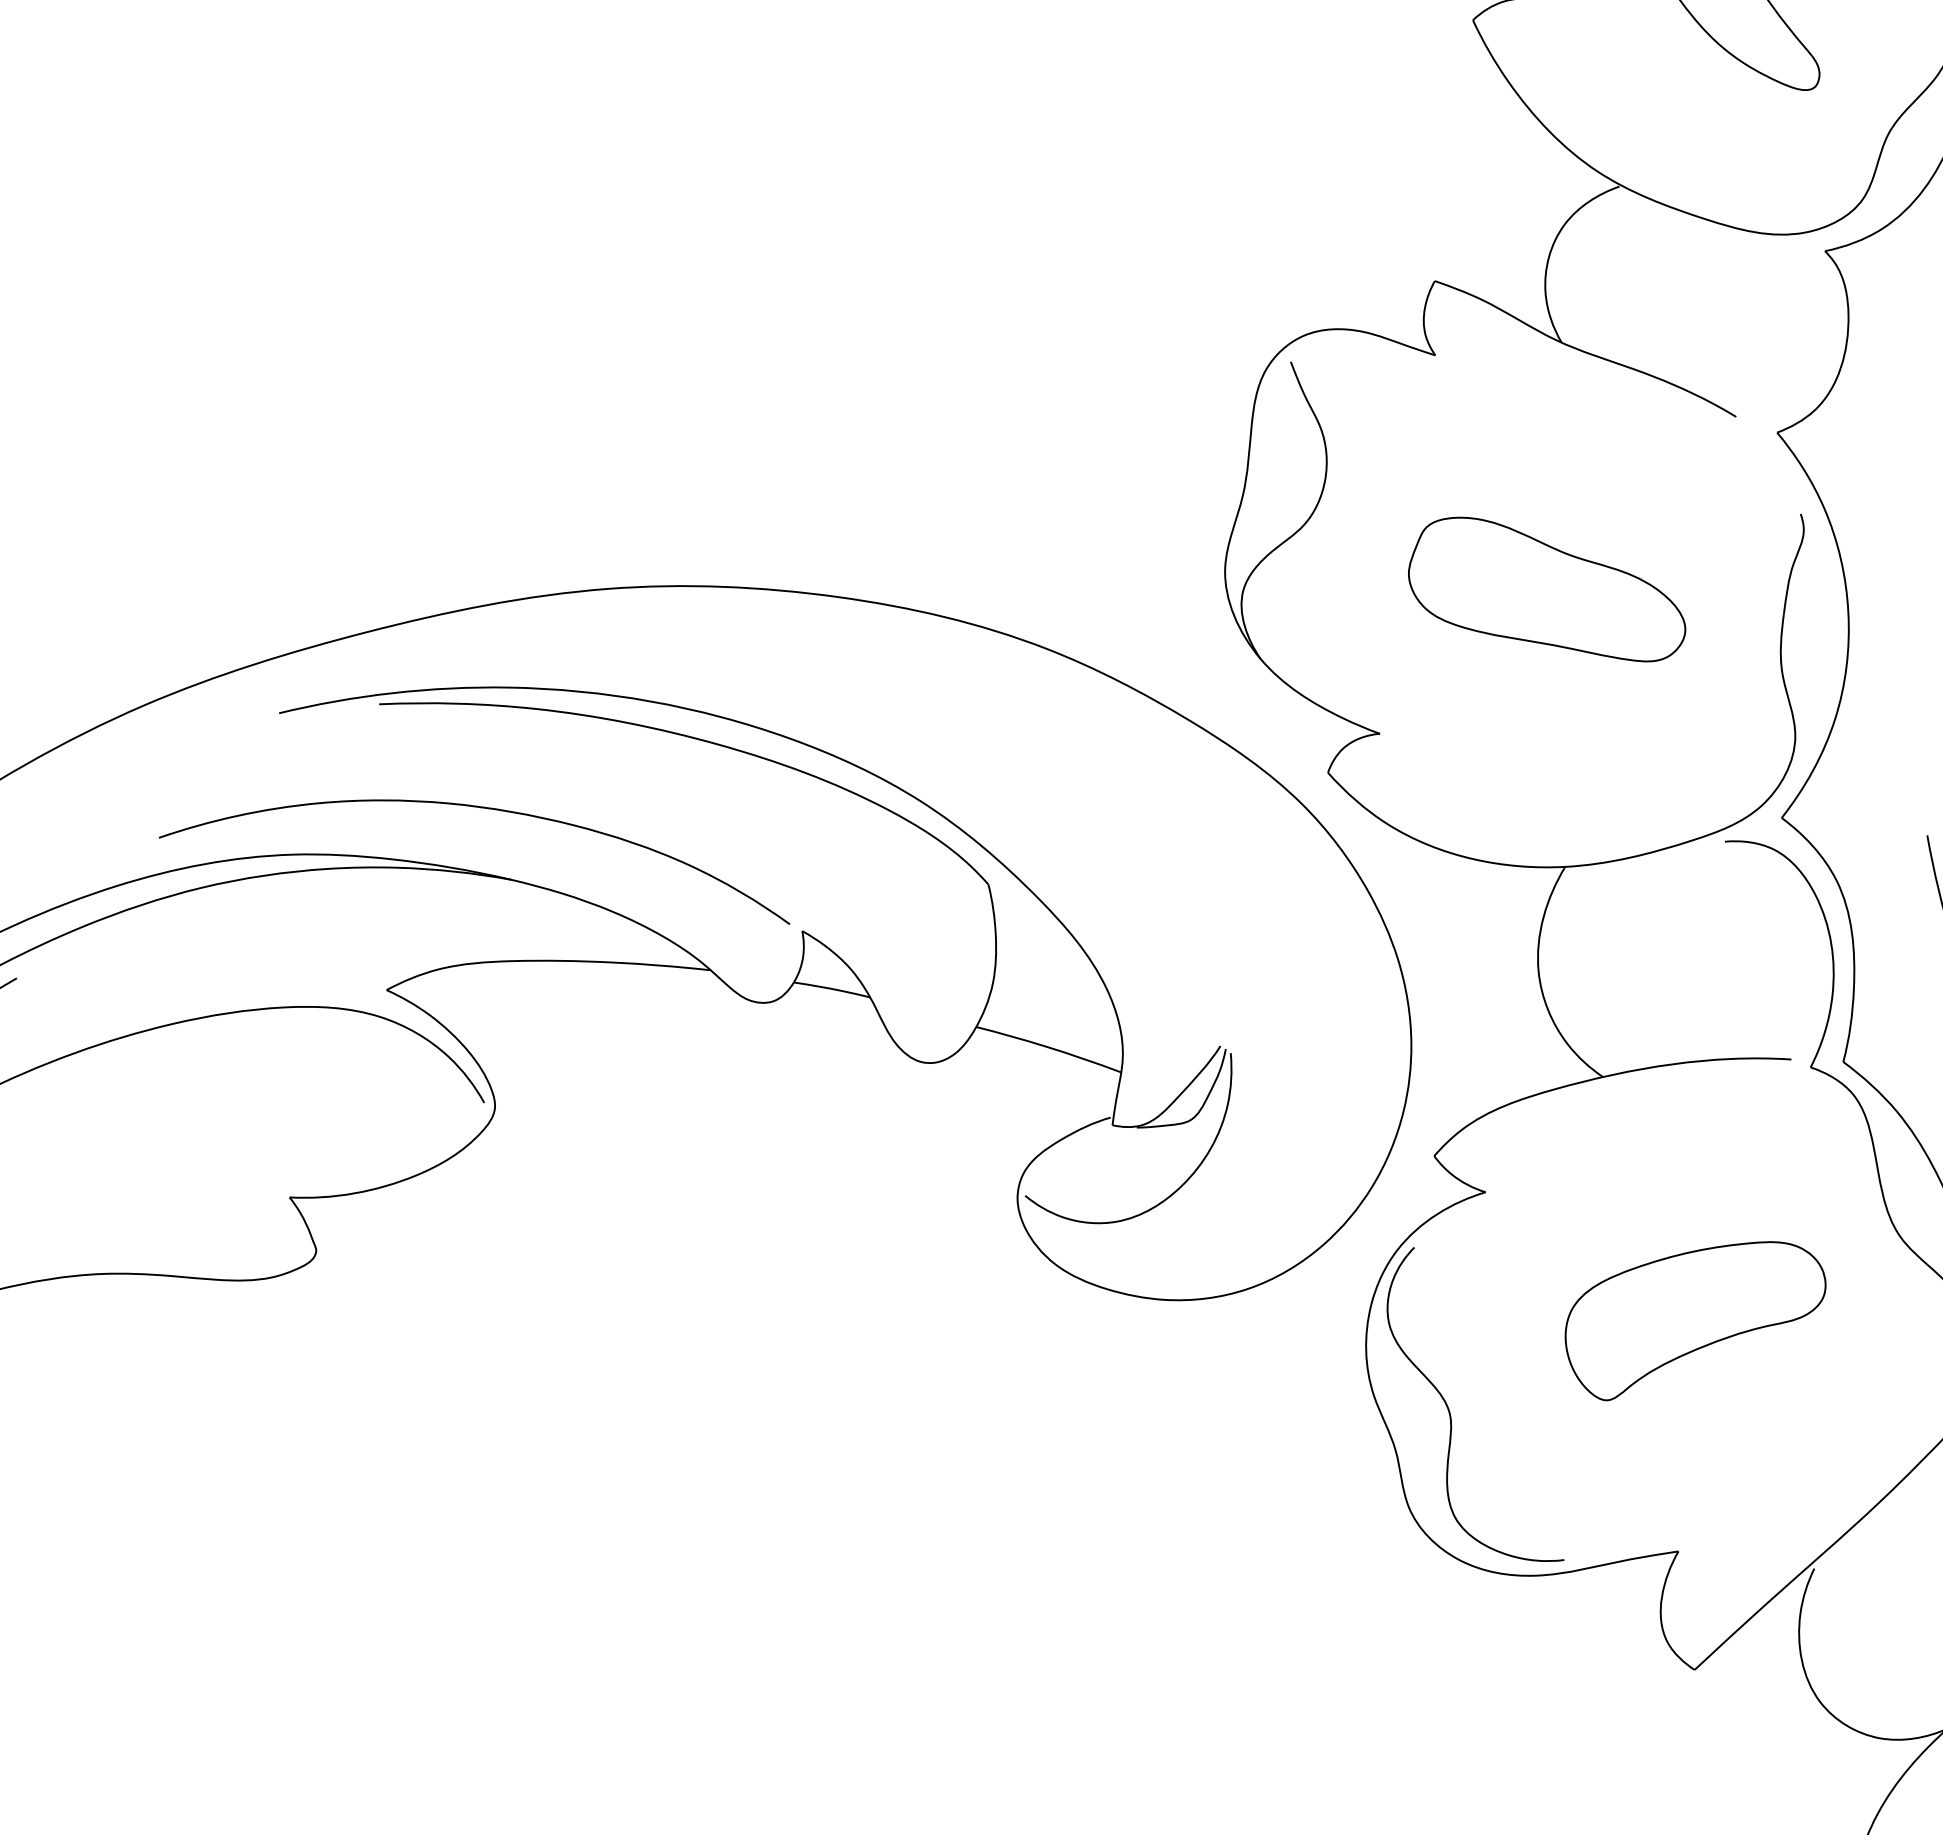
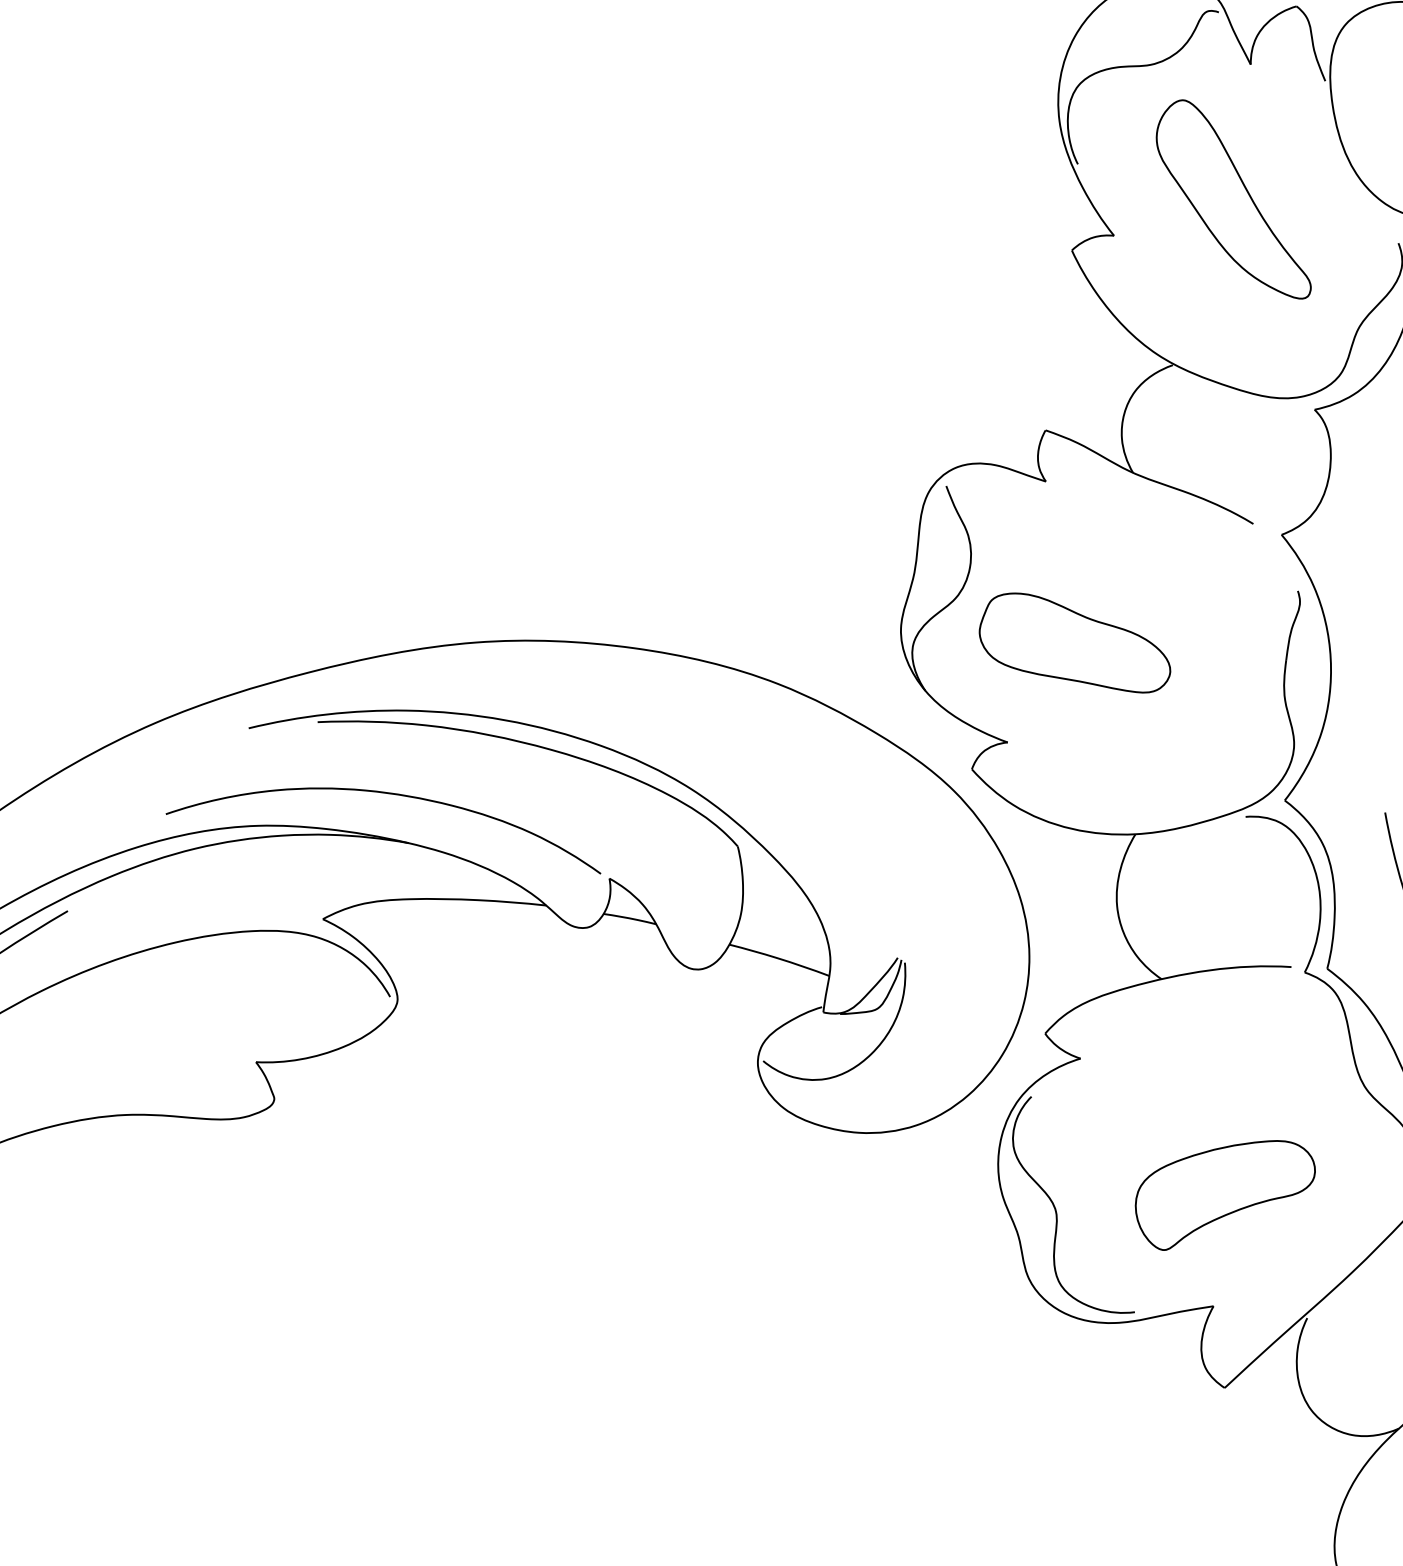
part: (1546, 588) -> (1074, 642), moved
part: (1694, 1321) -> (1224, 1195), moved

